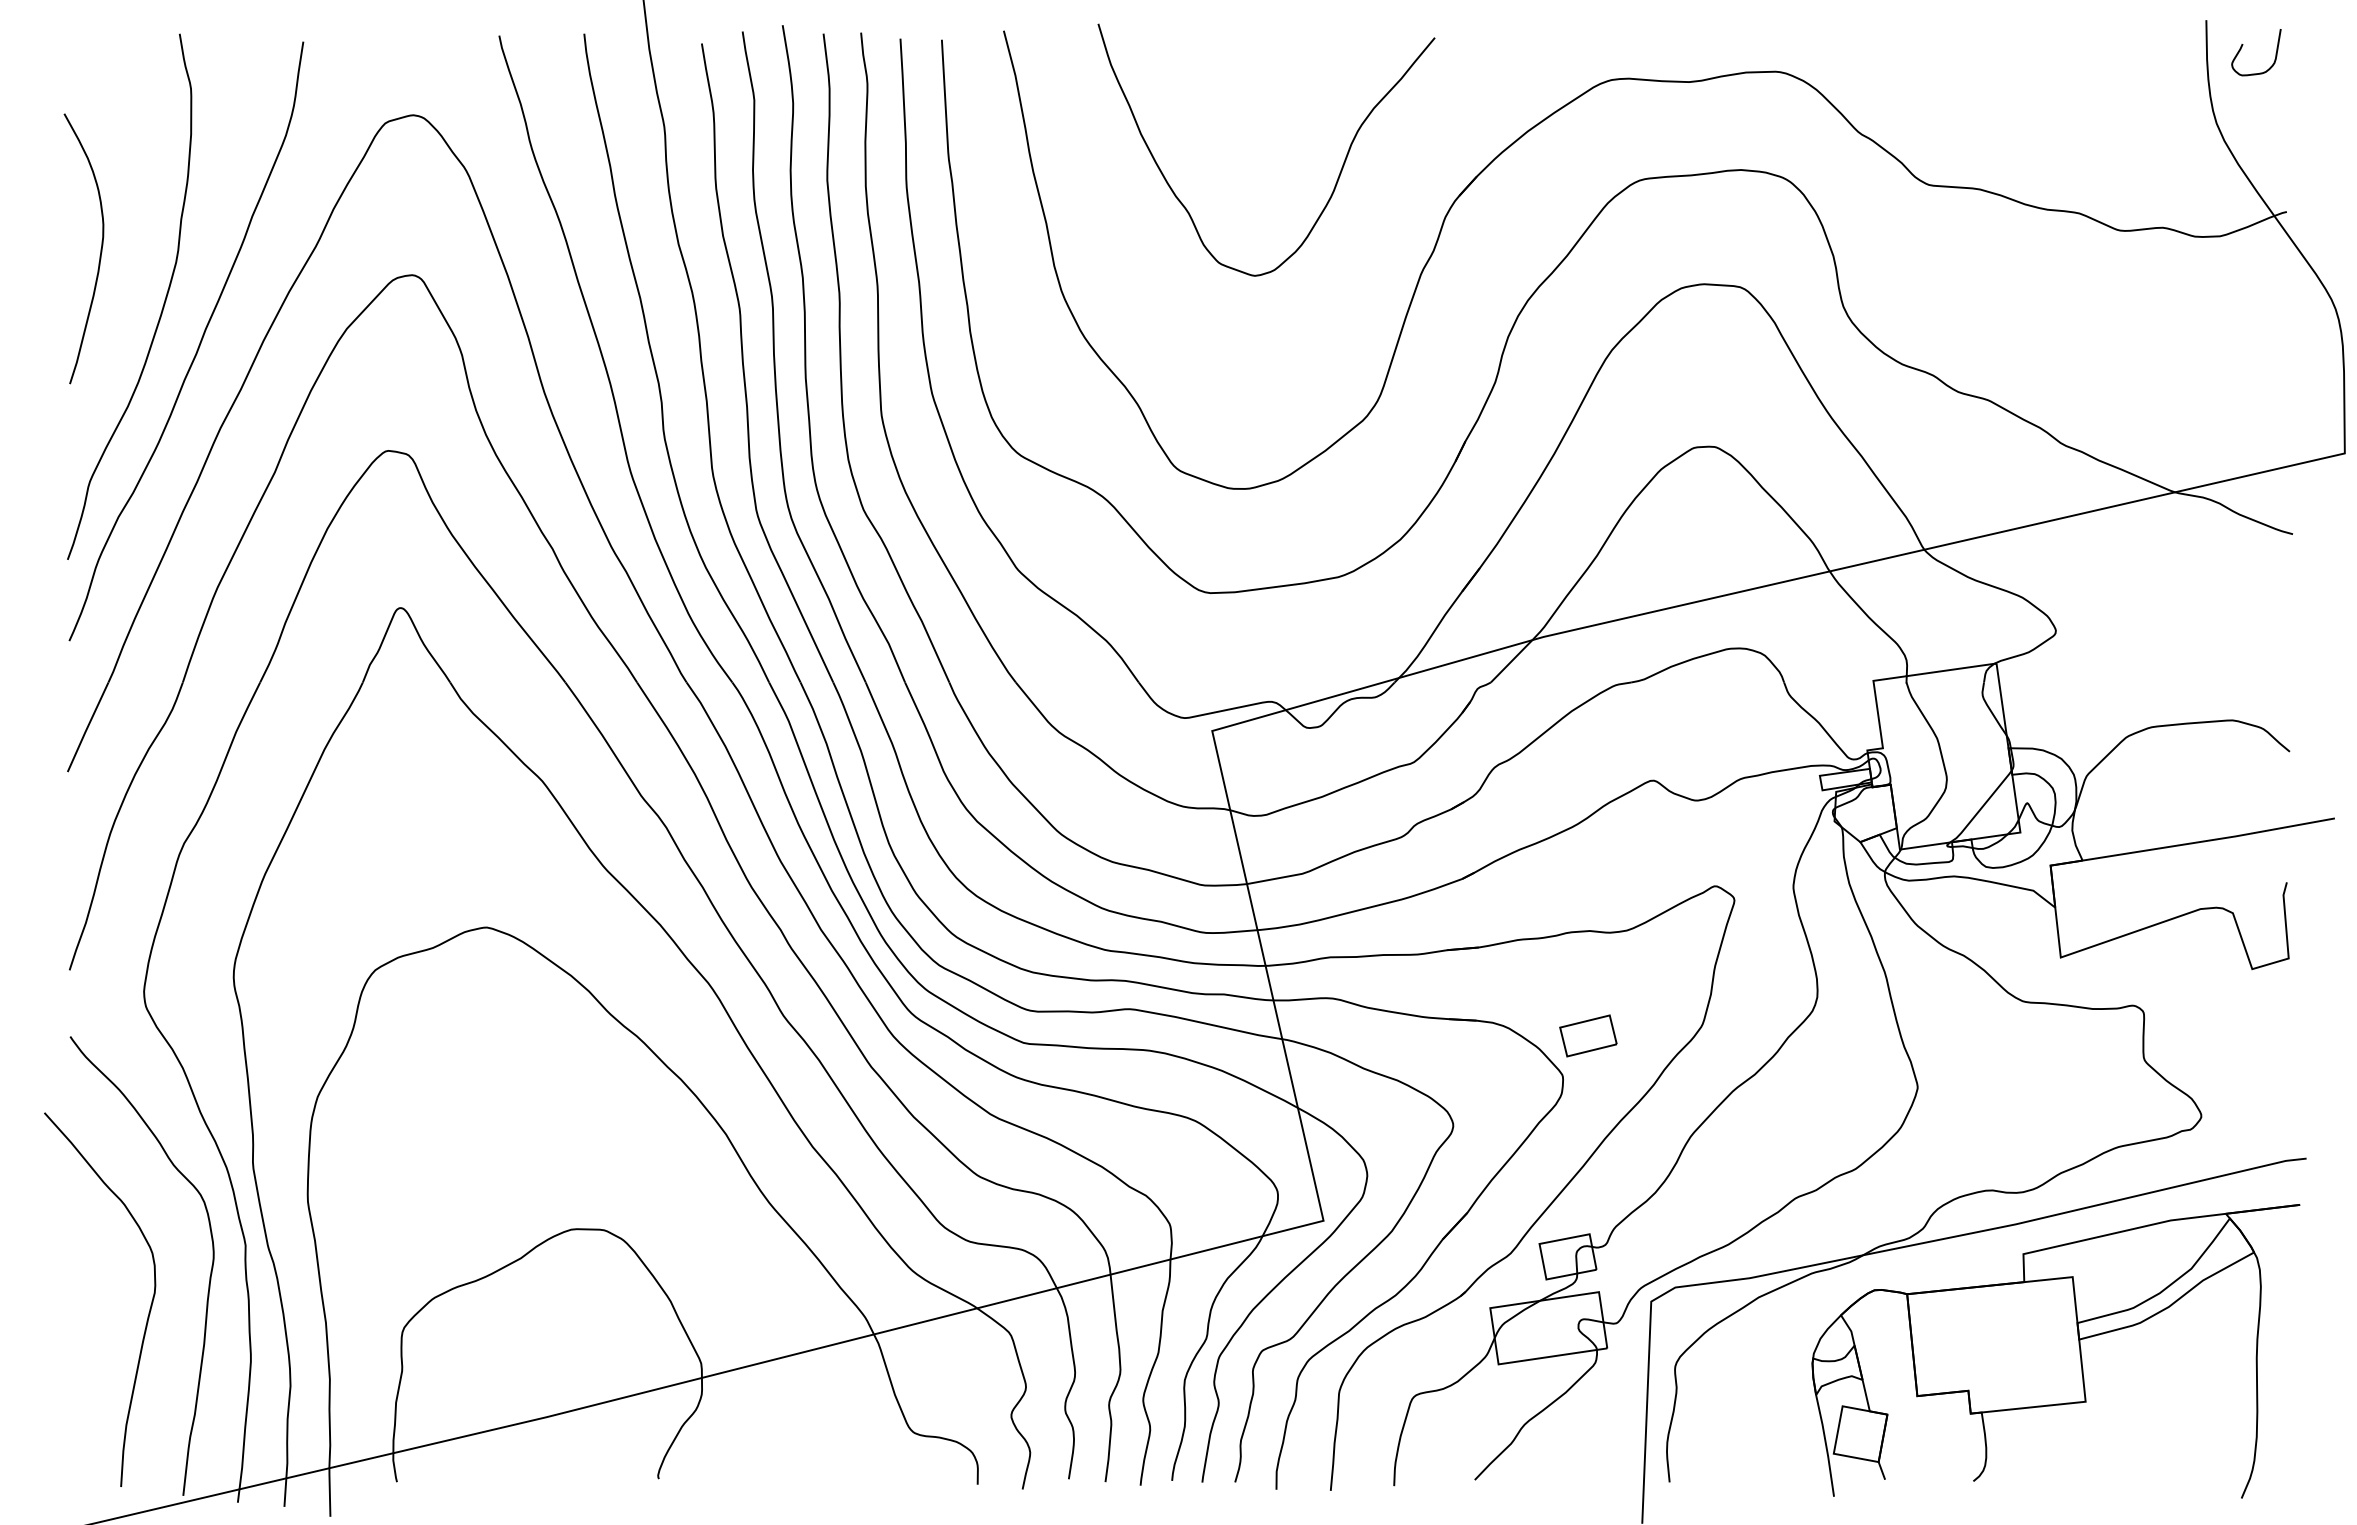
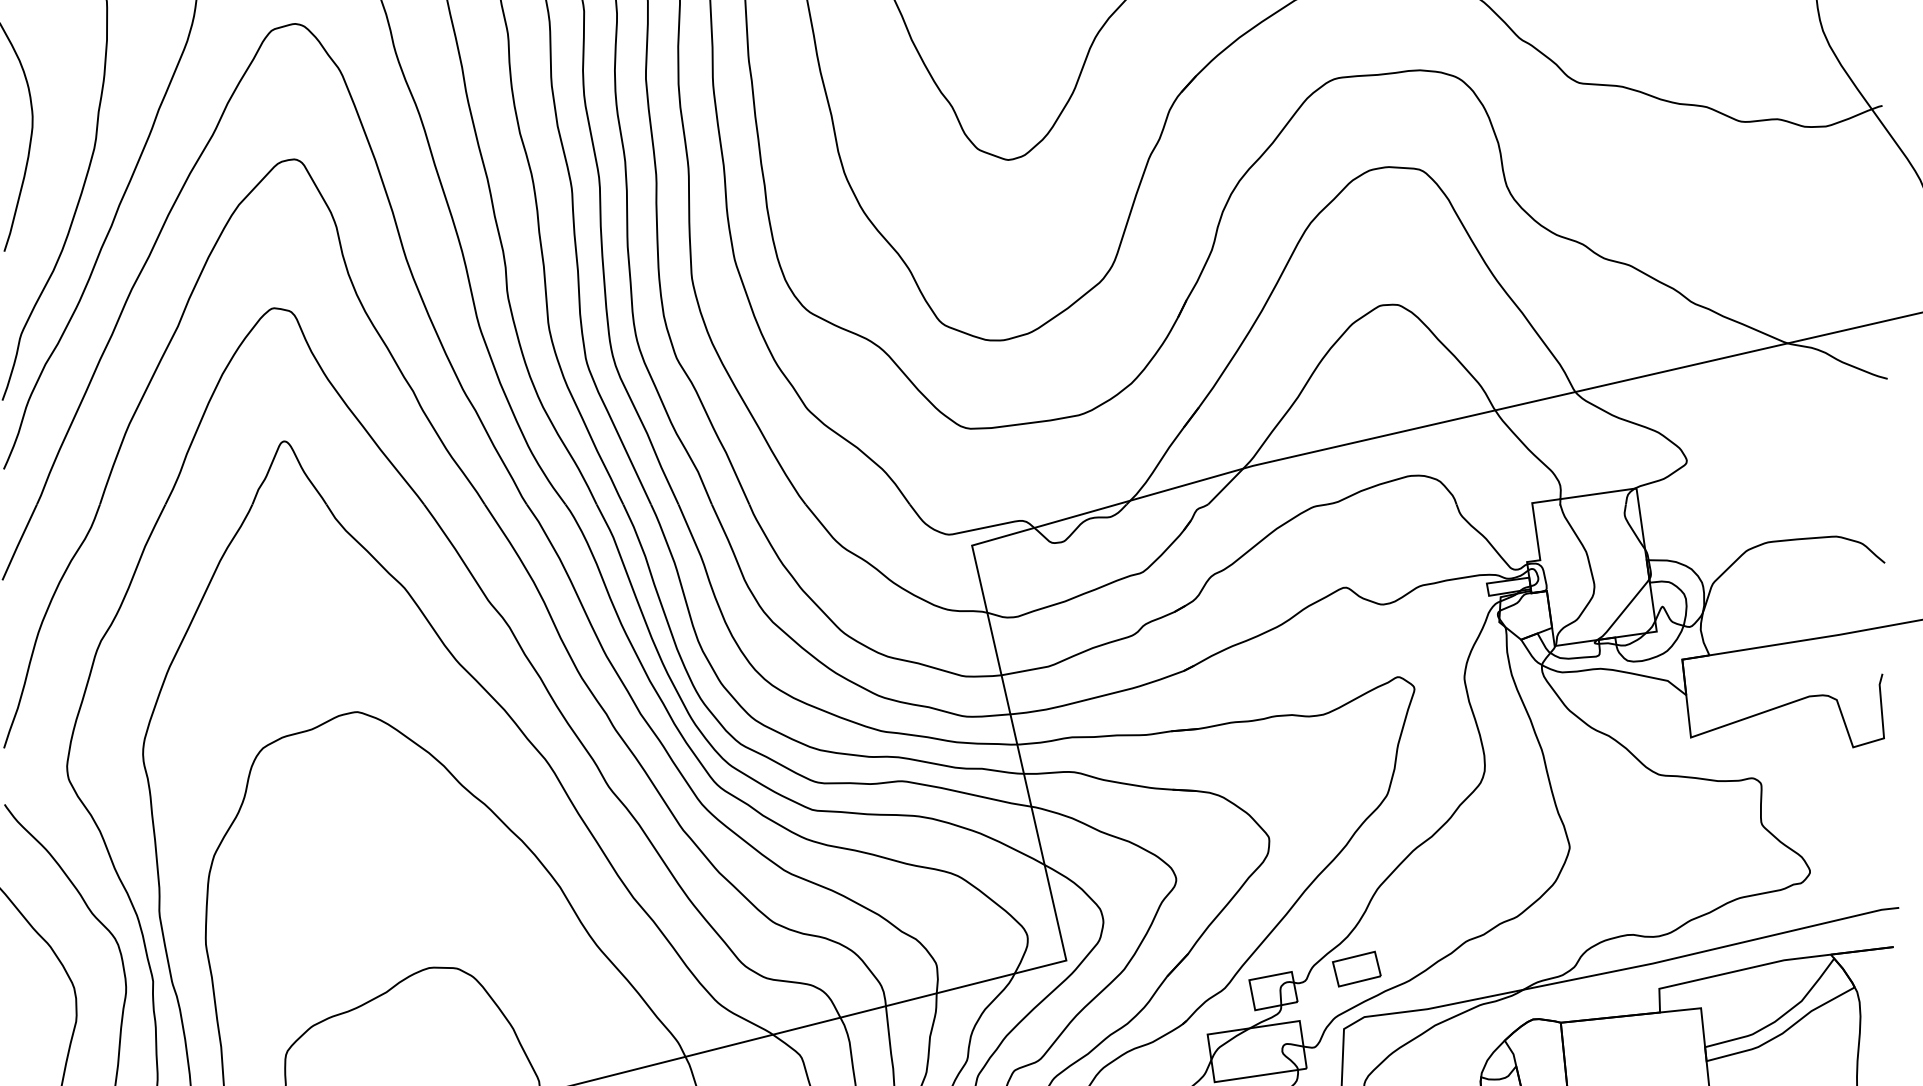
part: (1588, 1035) -> (1356, 968), moved

